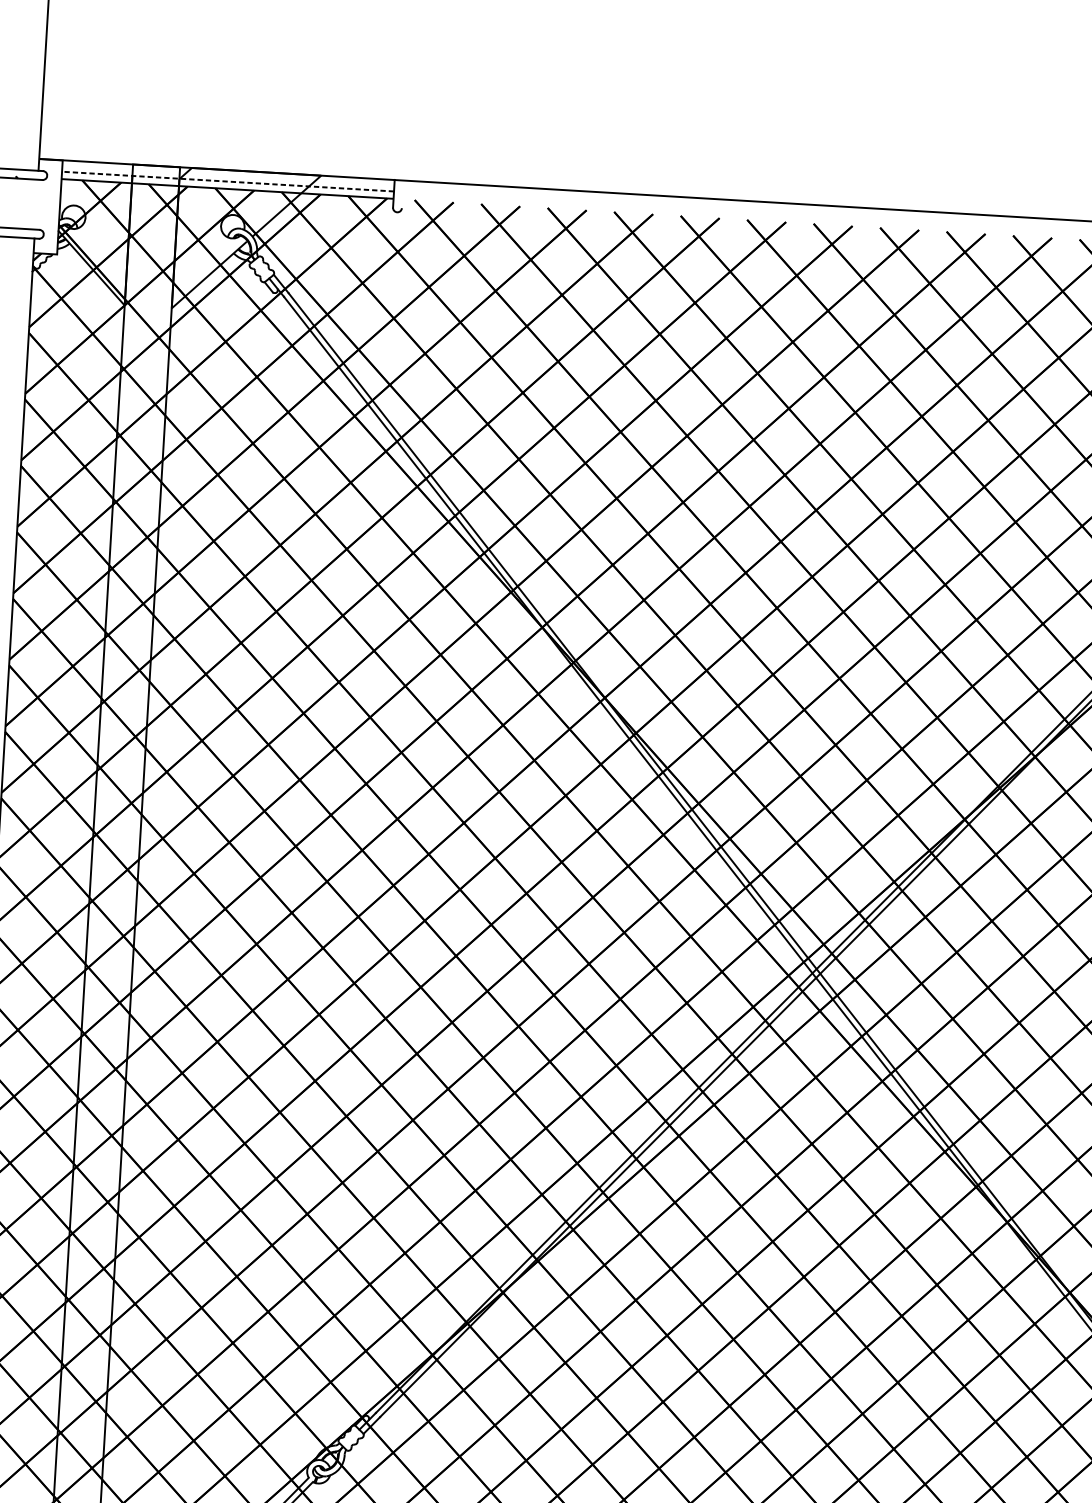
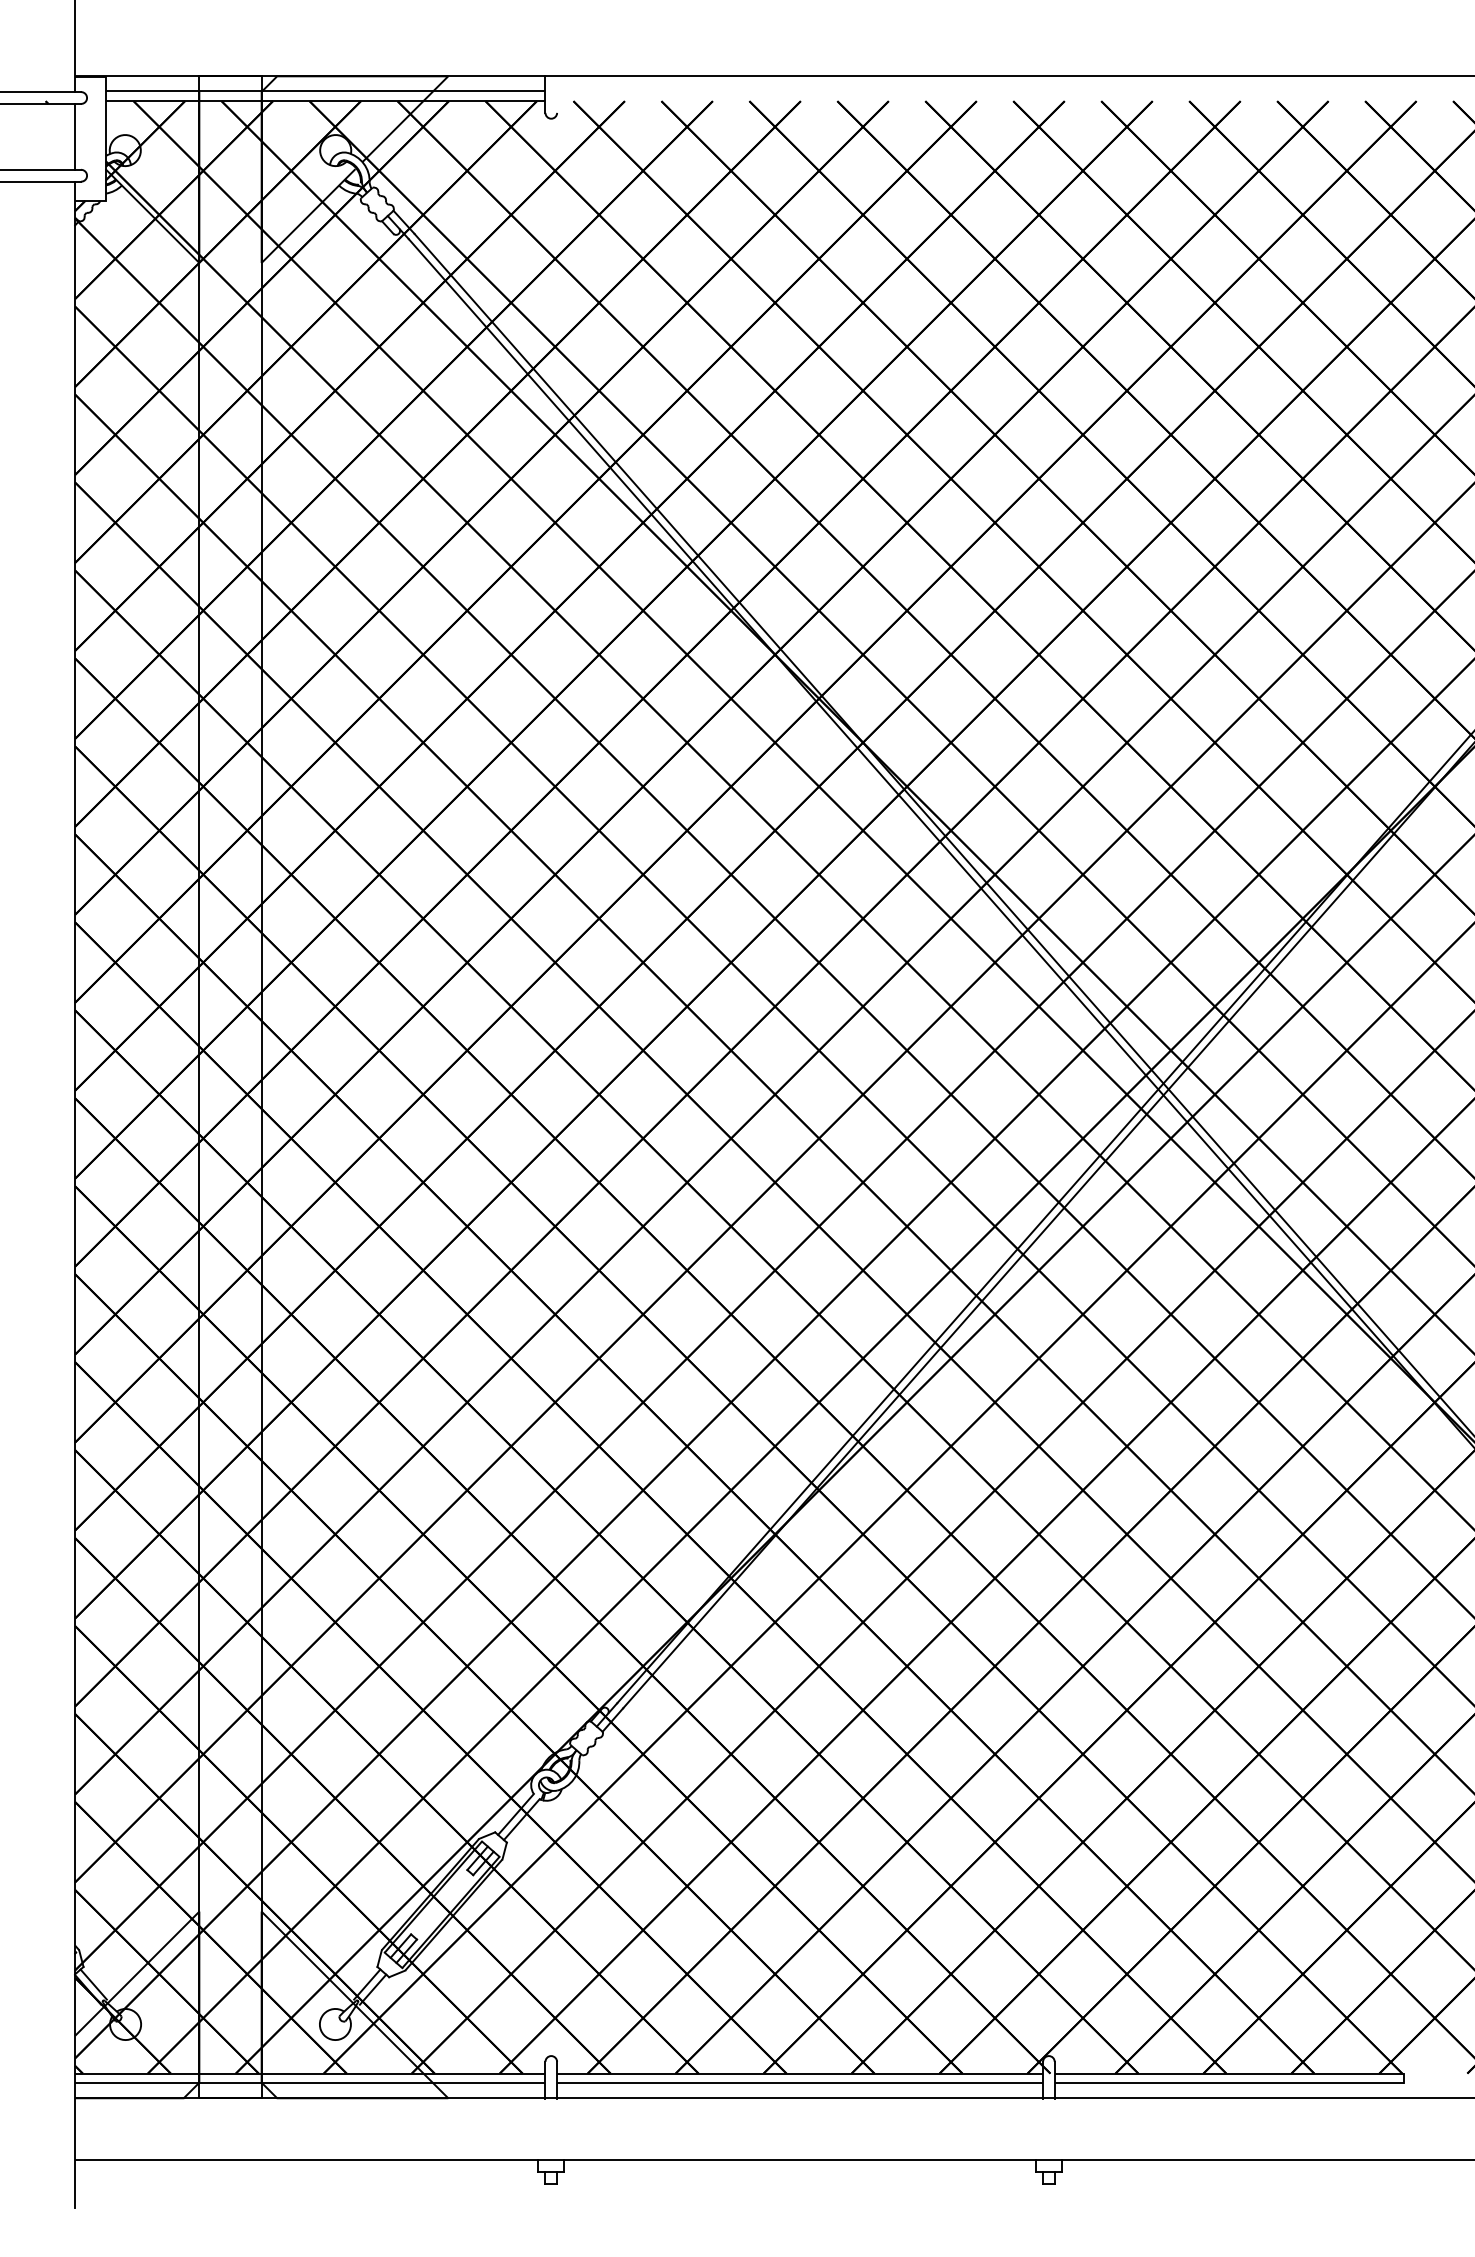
line: (227, 181) -> (325, 91), dashed -> solid
line: (36, 204) -> (75, 136), added

